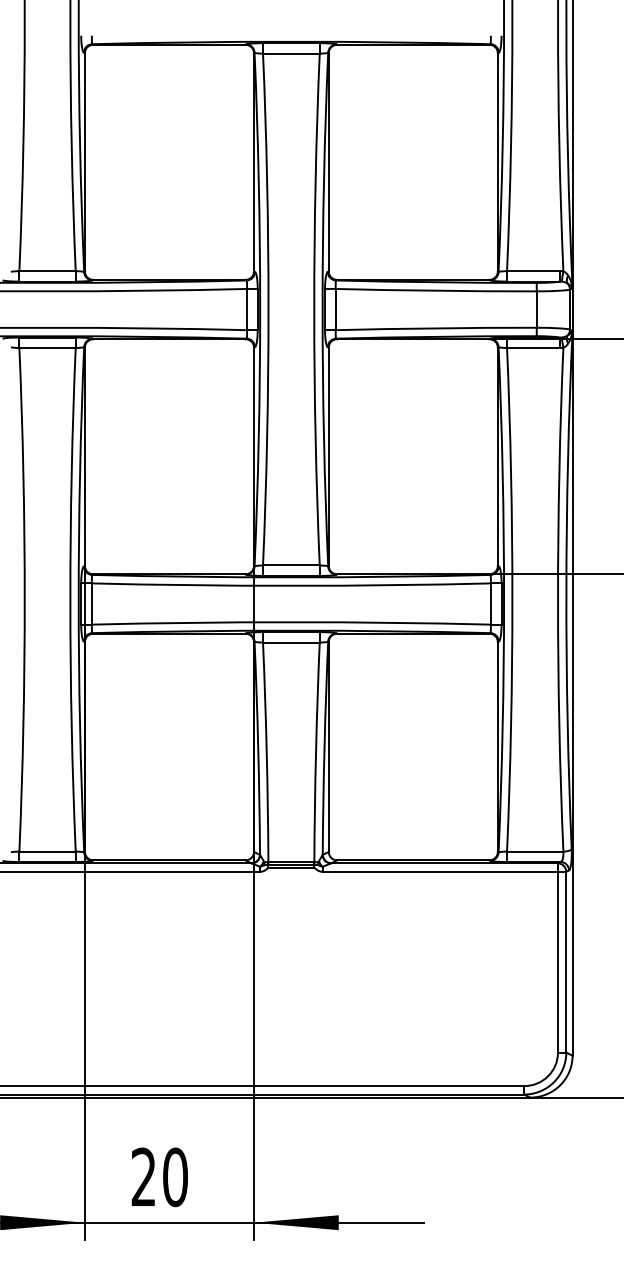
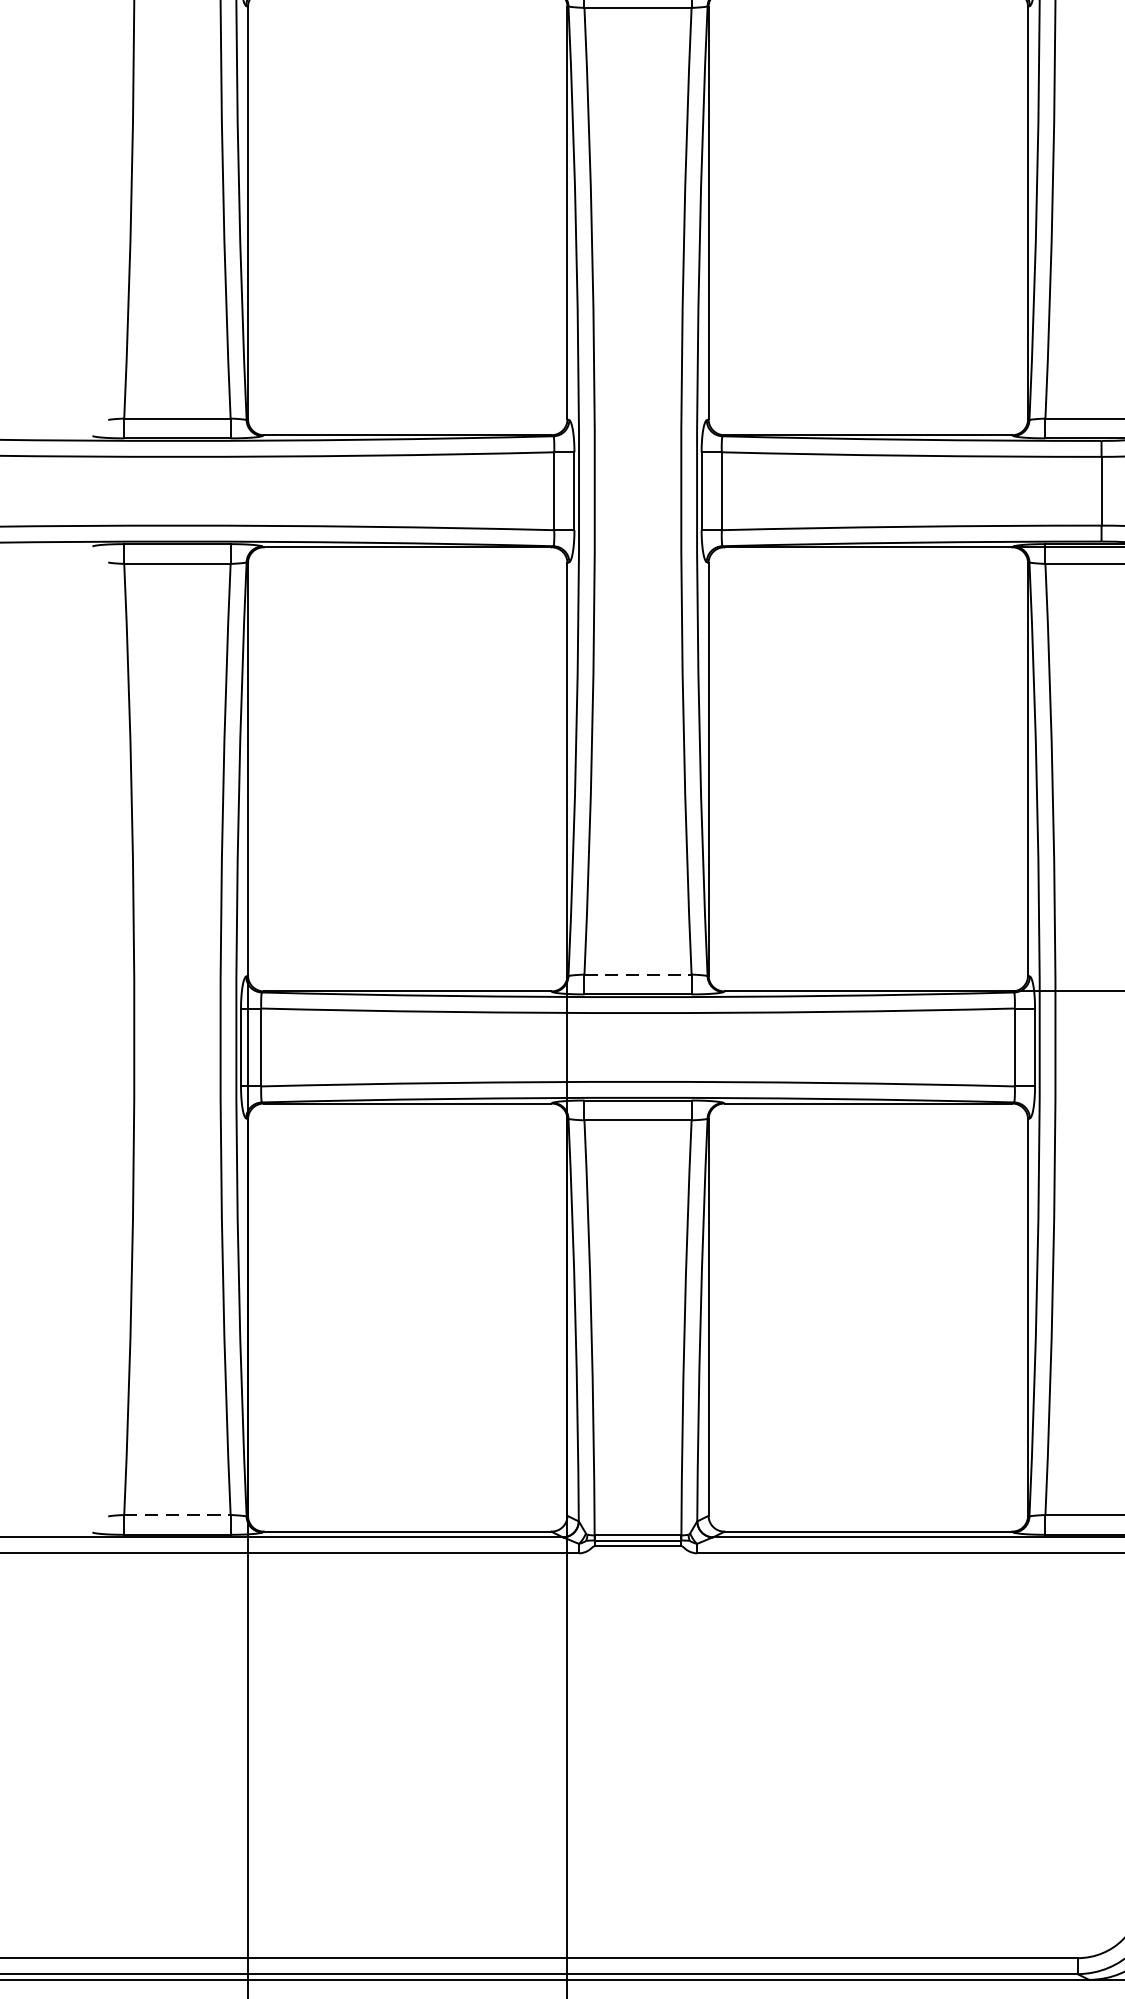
line: (291, 565) -> (638, 974), solid -> dashed
line: (48, 851) -> (179, 1514), solid -> dashed

